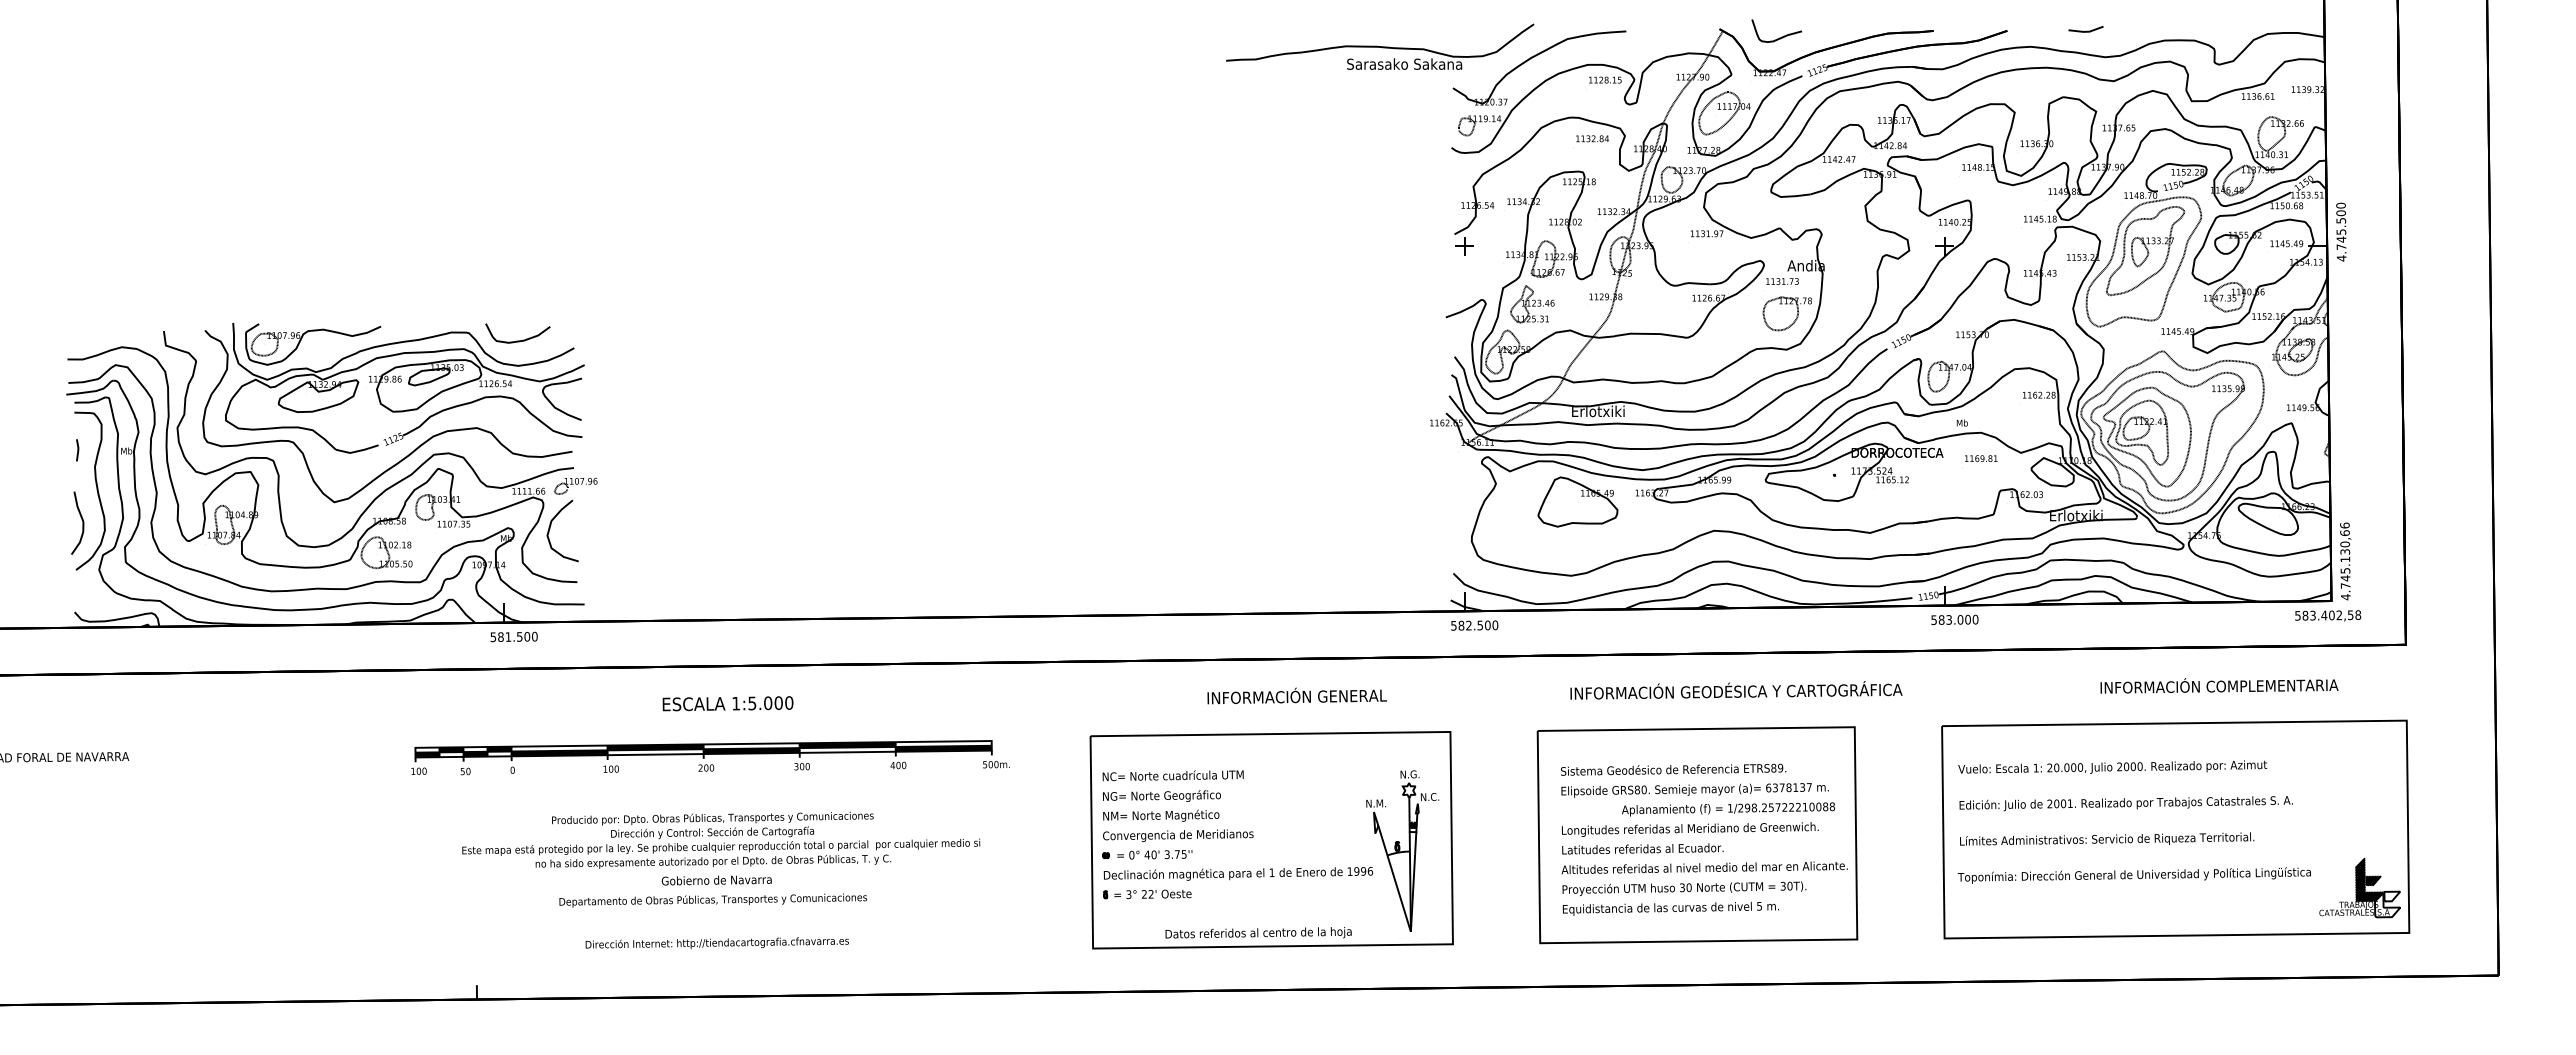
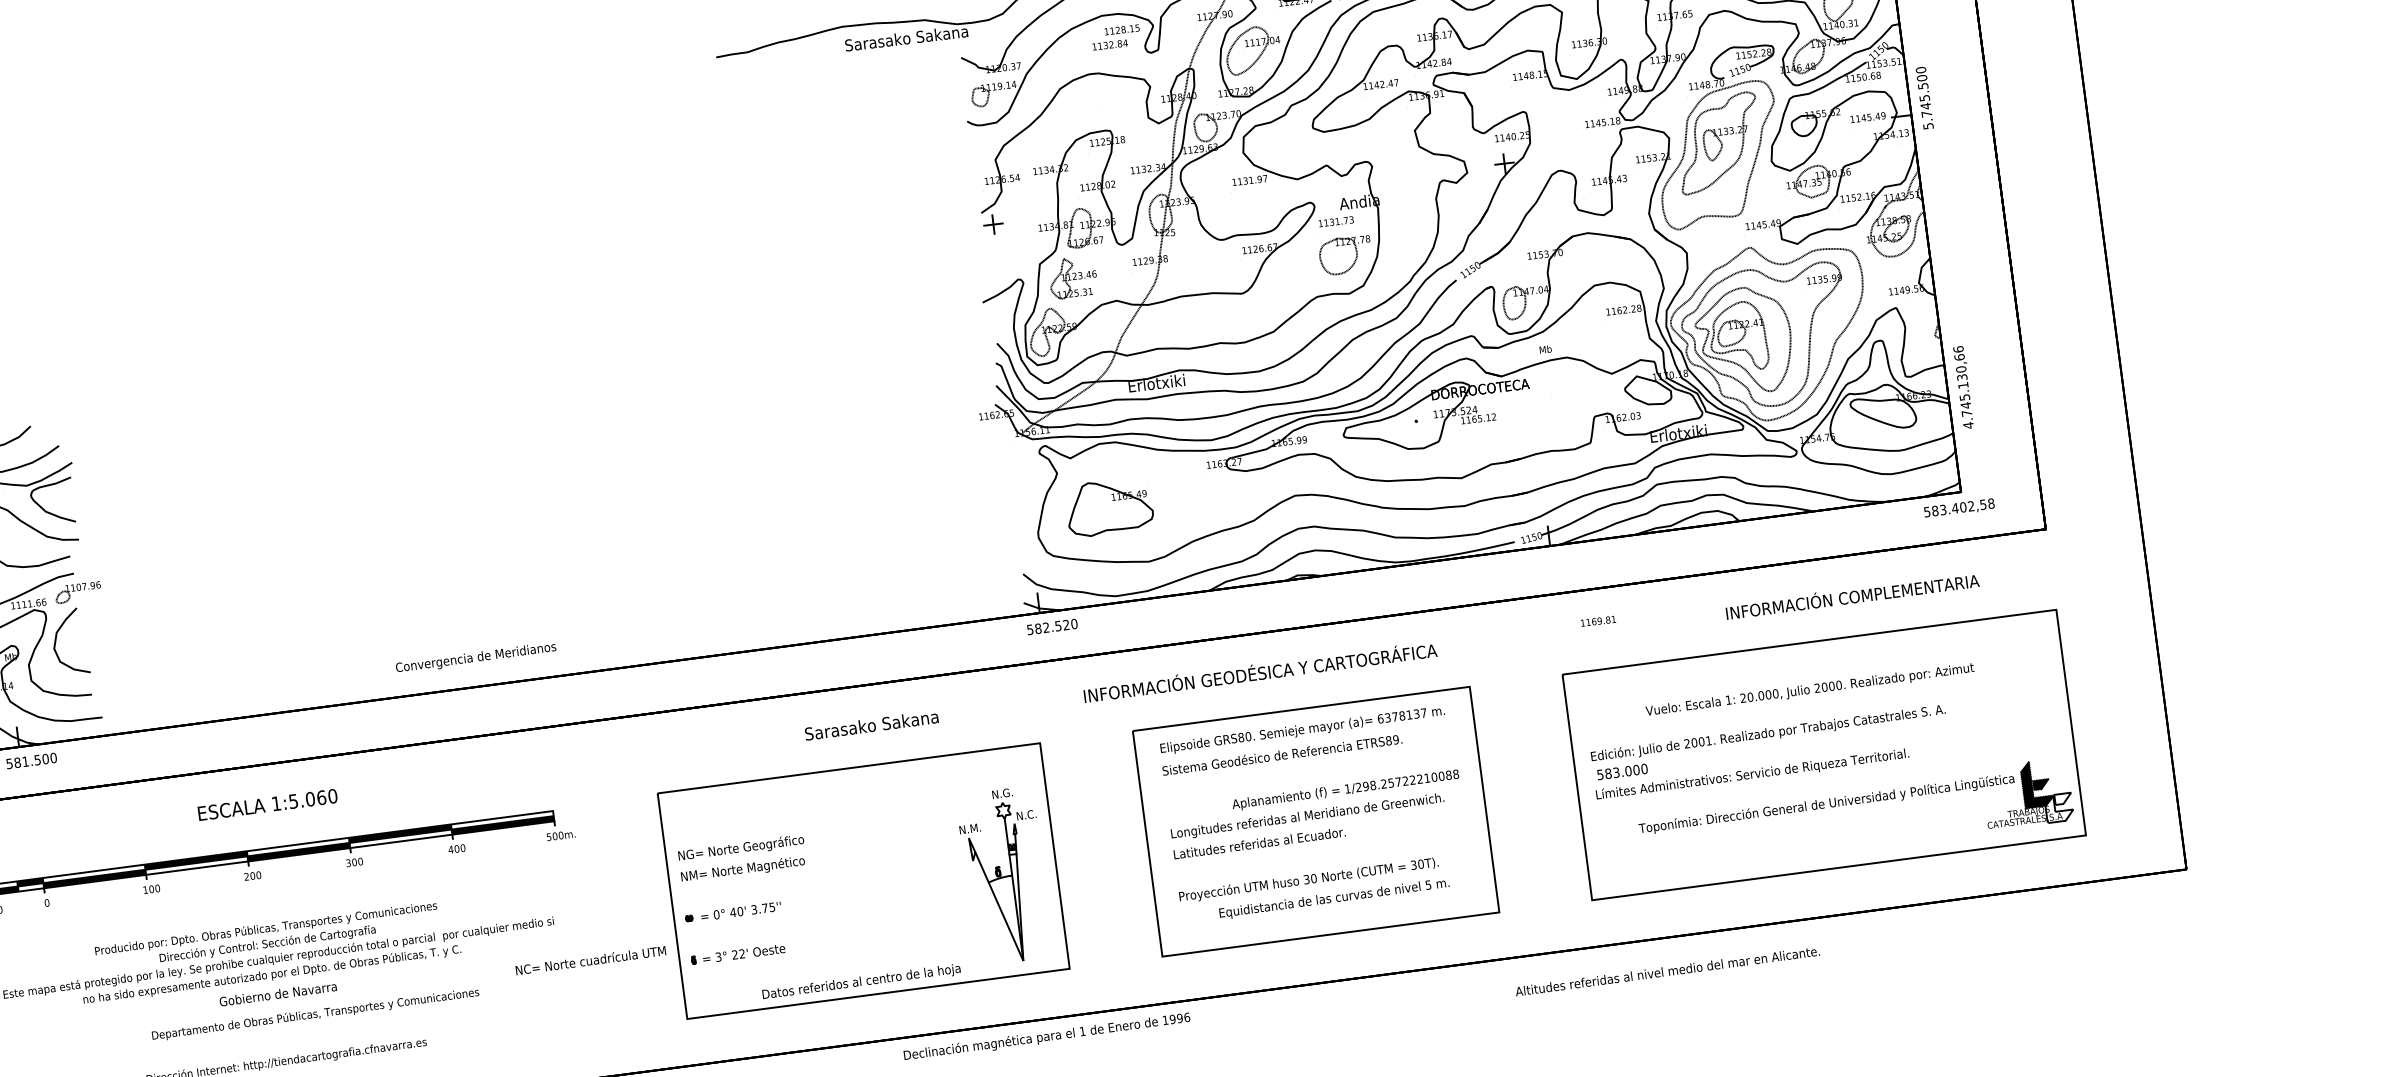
text: (1592, 138) -> (1110, 44), moved
text: (2341, 258) -> (1928, 126), 4.745.500 -> 5.745.500
text: (1981, 458) -> (1598, 621), moved
part: (1577, 501) -> (1109, 506), moved
text: (2345, 561) -> (1963, 387), moved
text: (1954, 619) -> (1622, 771), moved
text: (1487, 625) -> (1066, 625), 582.500 -> 582.520
text: (1736, 690) -> (1260, 672), moved
text: (1296, 695) -> (871, 723), INFORMACIÓN GENERAL -> Sarasako Sakana
text: (778, 702) -> (321, 797), 1:5.000 -> 1:5.060
text: (2112, 766) -> (1809, 688), moved
text: (1172, 775) -> (590, 960), moved
text: (1694, 790) -> (1302, 730), moved
text: (1178, 835) -> (476, 657), moved
text: (1704, 867) -> (1667, 971), moved
text: (1238, 873) -> (1047, 1036), moved
text: (2133, 875) -> (1825, 804), moved
text: (712, 900) -> (314, 1014), moved
text: (1670, 908) -> (1333, 898), moved

